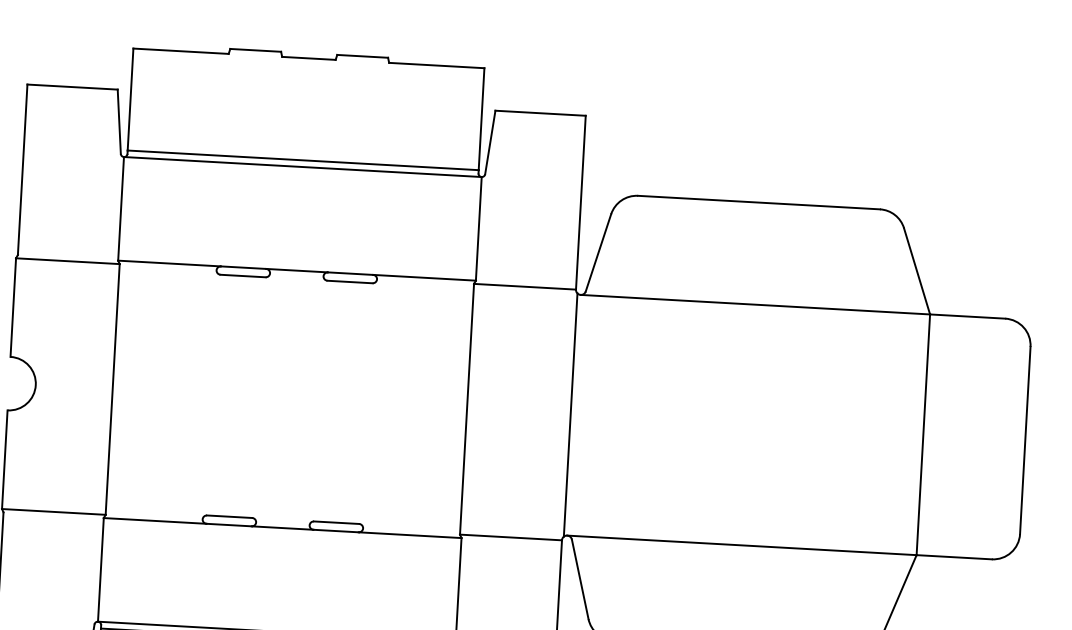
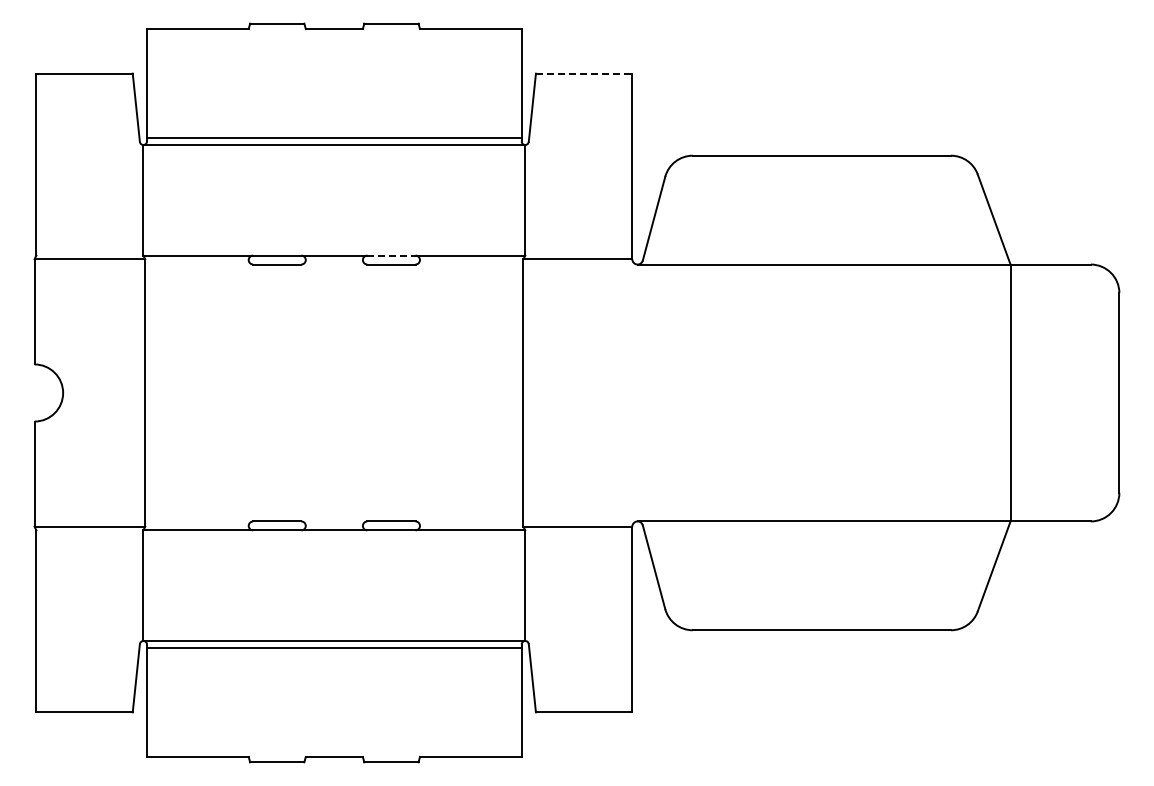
line: (540, 113) -> (584, 73), solid -> dashed
line: (350, 273) -> (391, 255), solid -> dashed
line: (571, 414) -> (634, 392), removed

